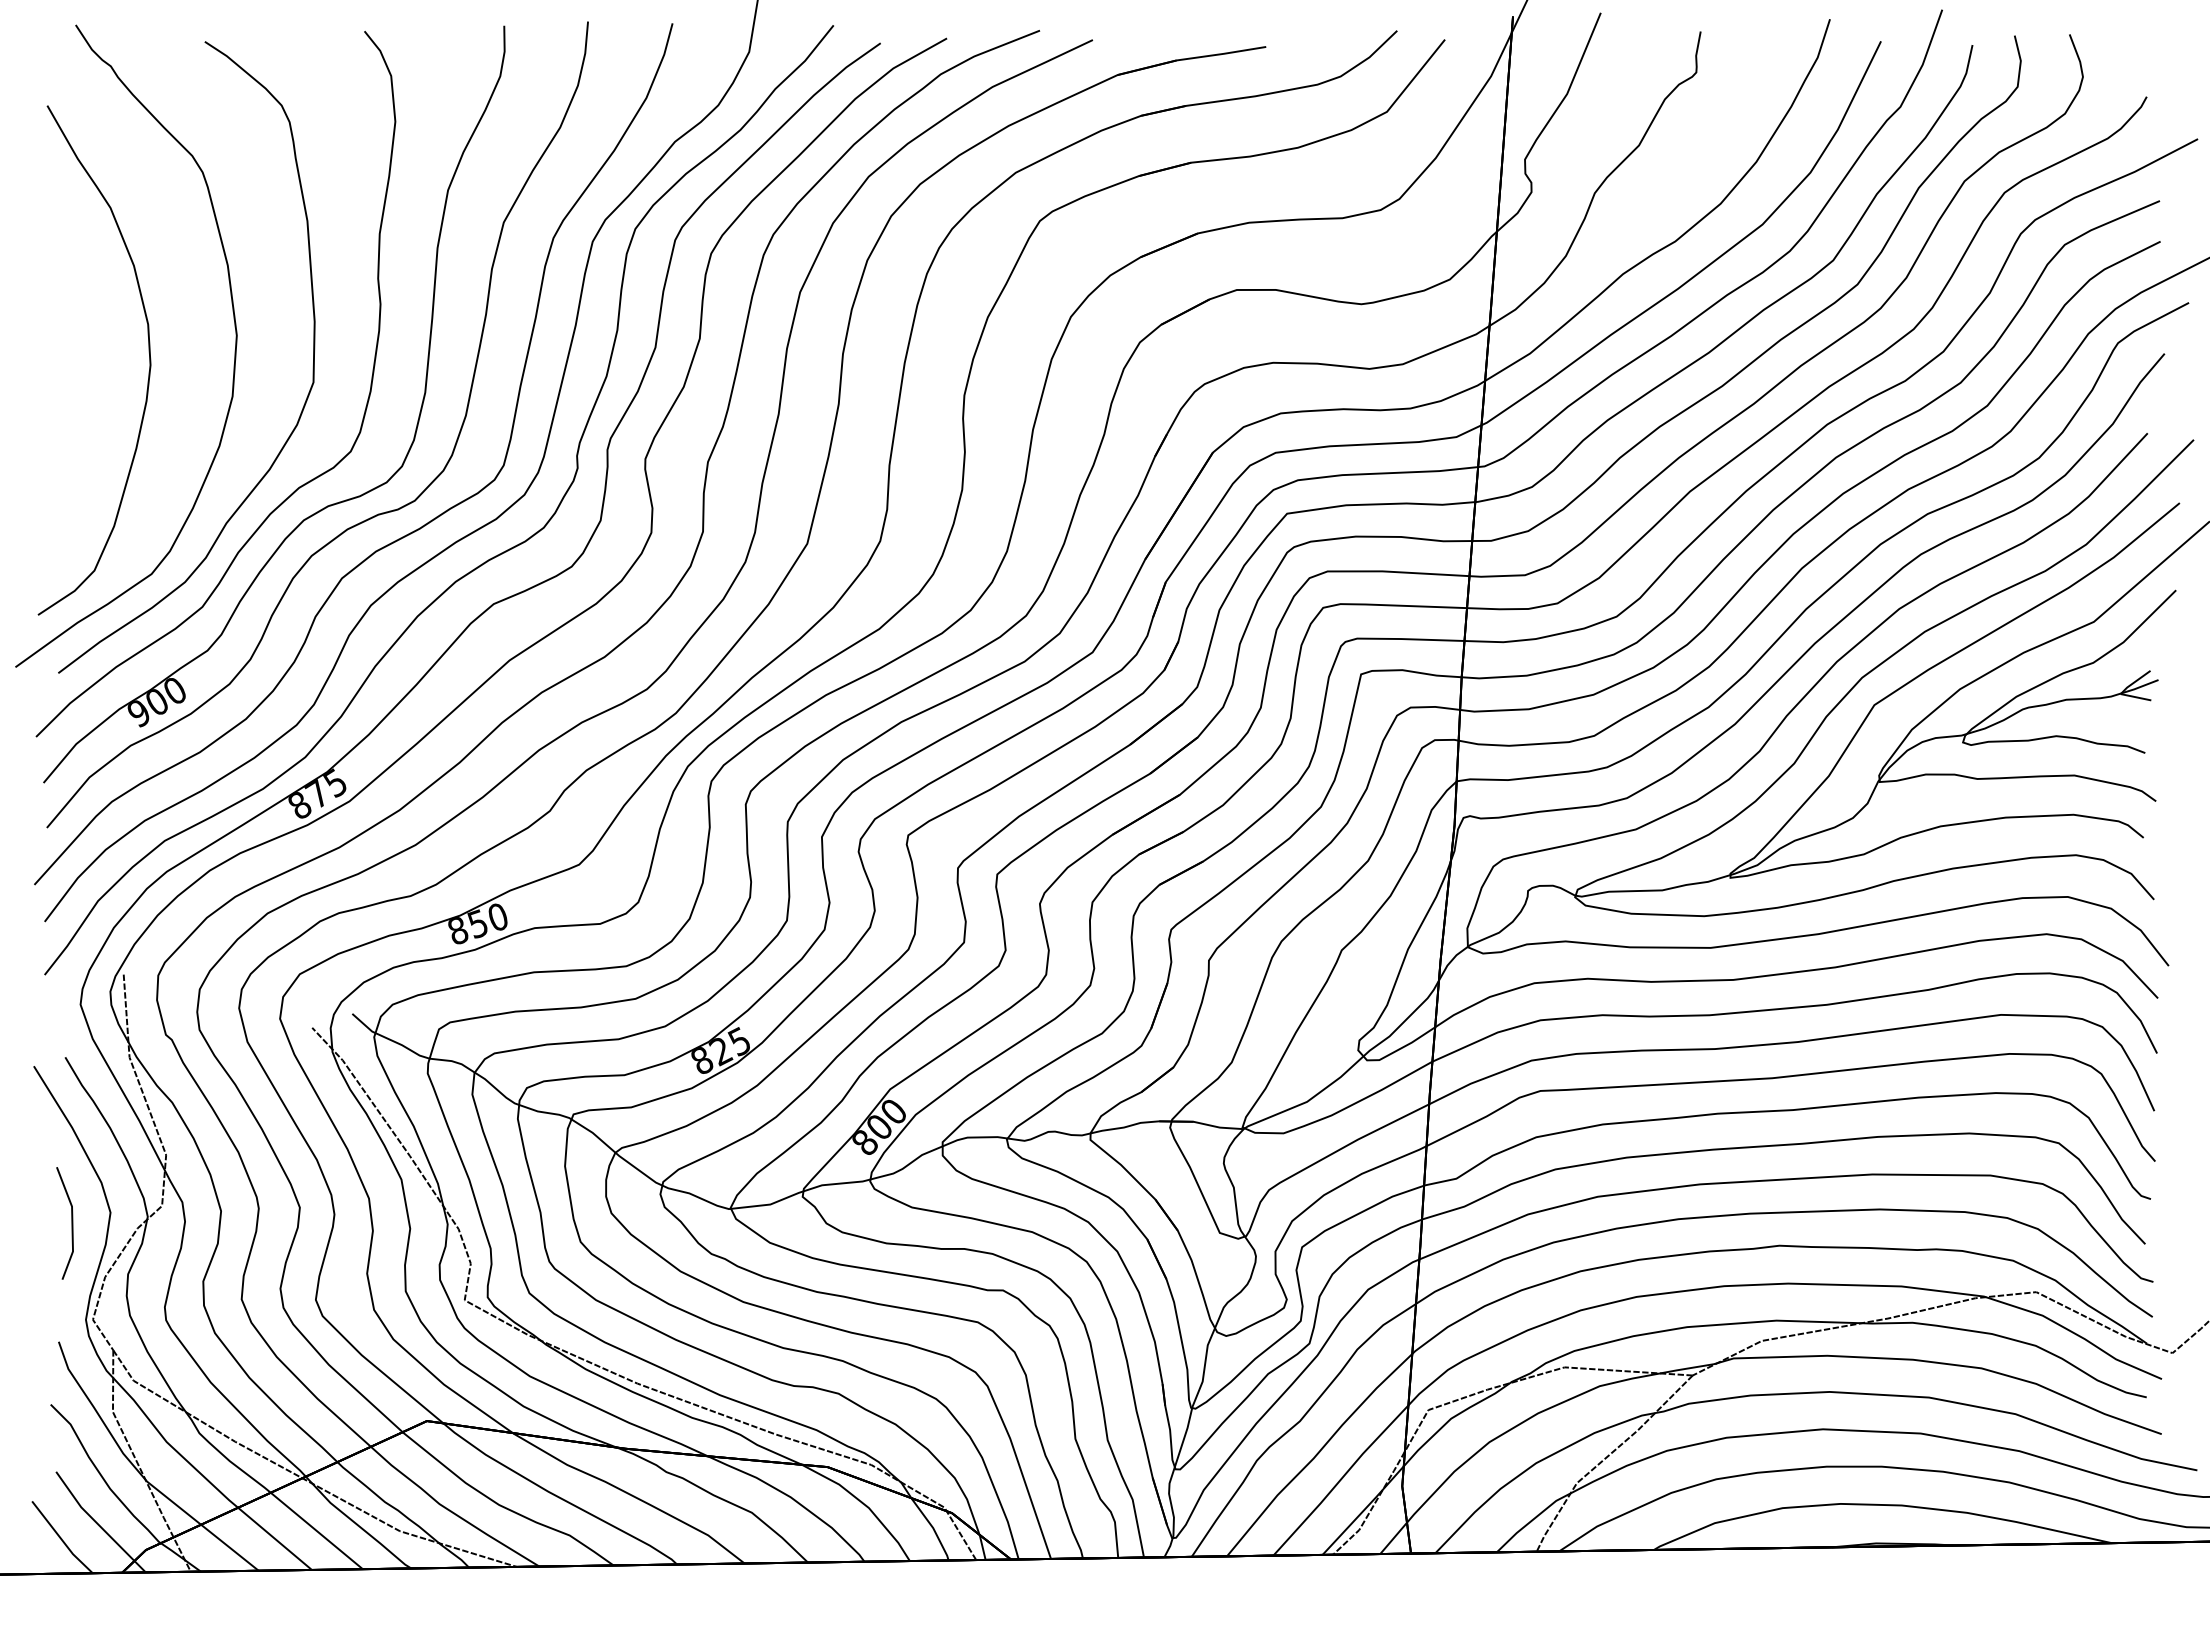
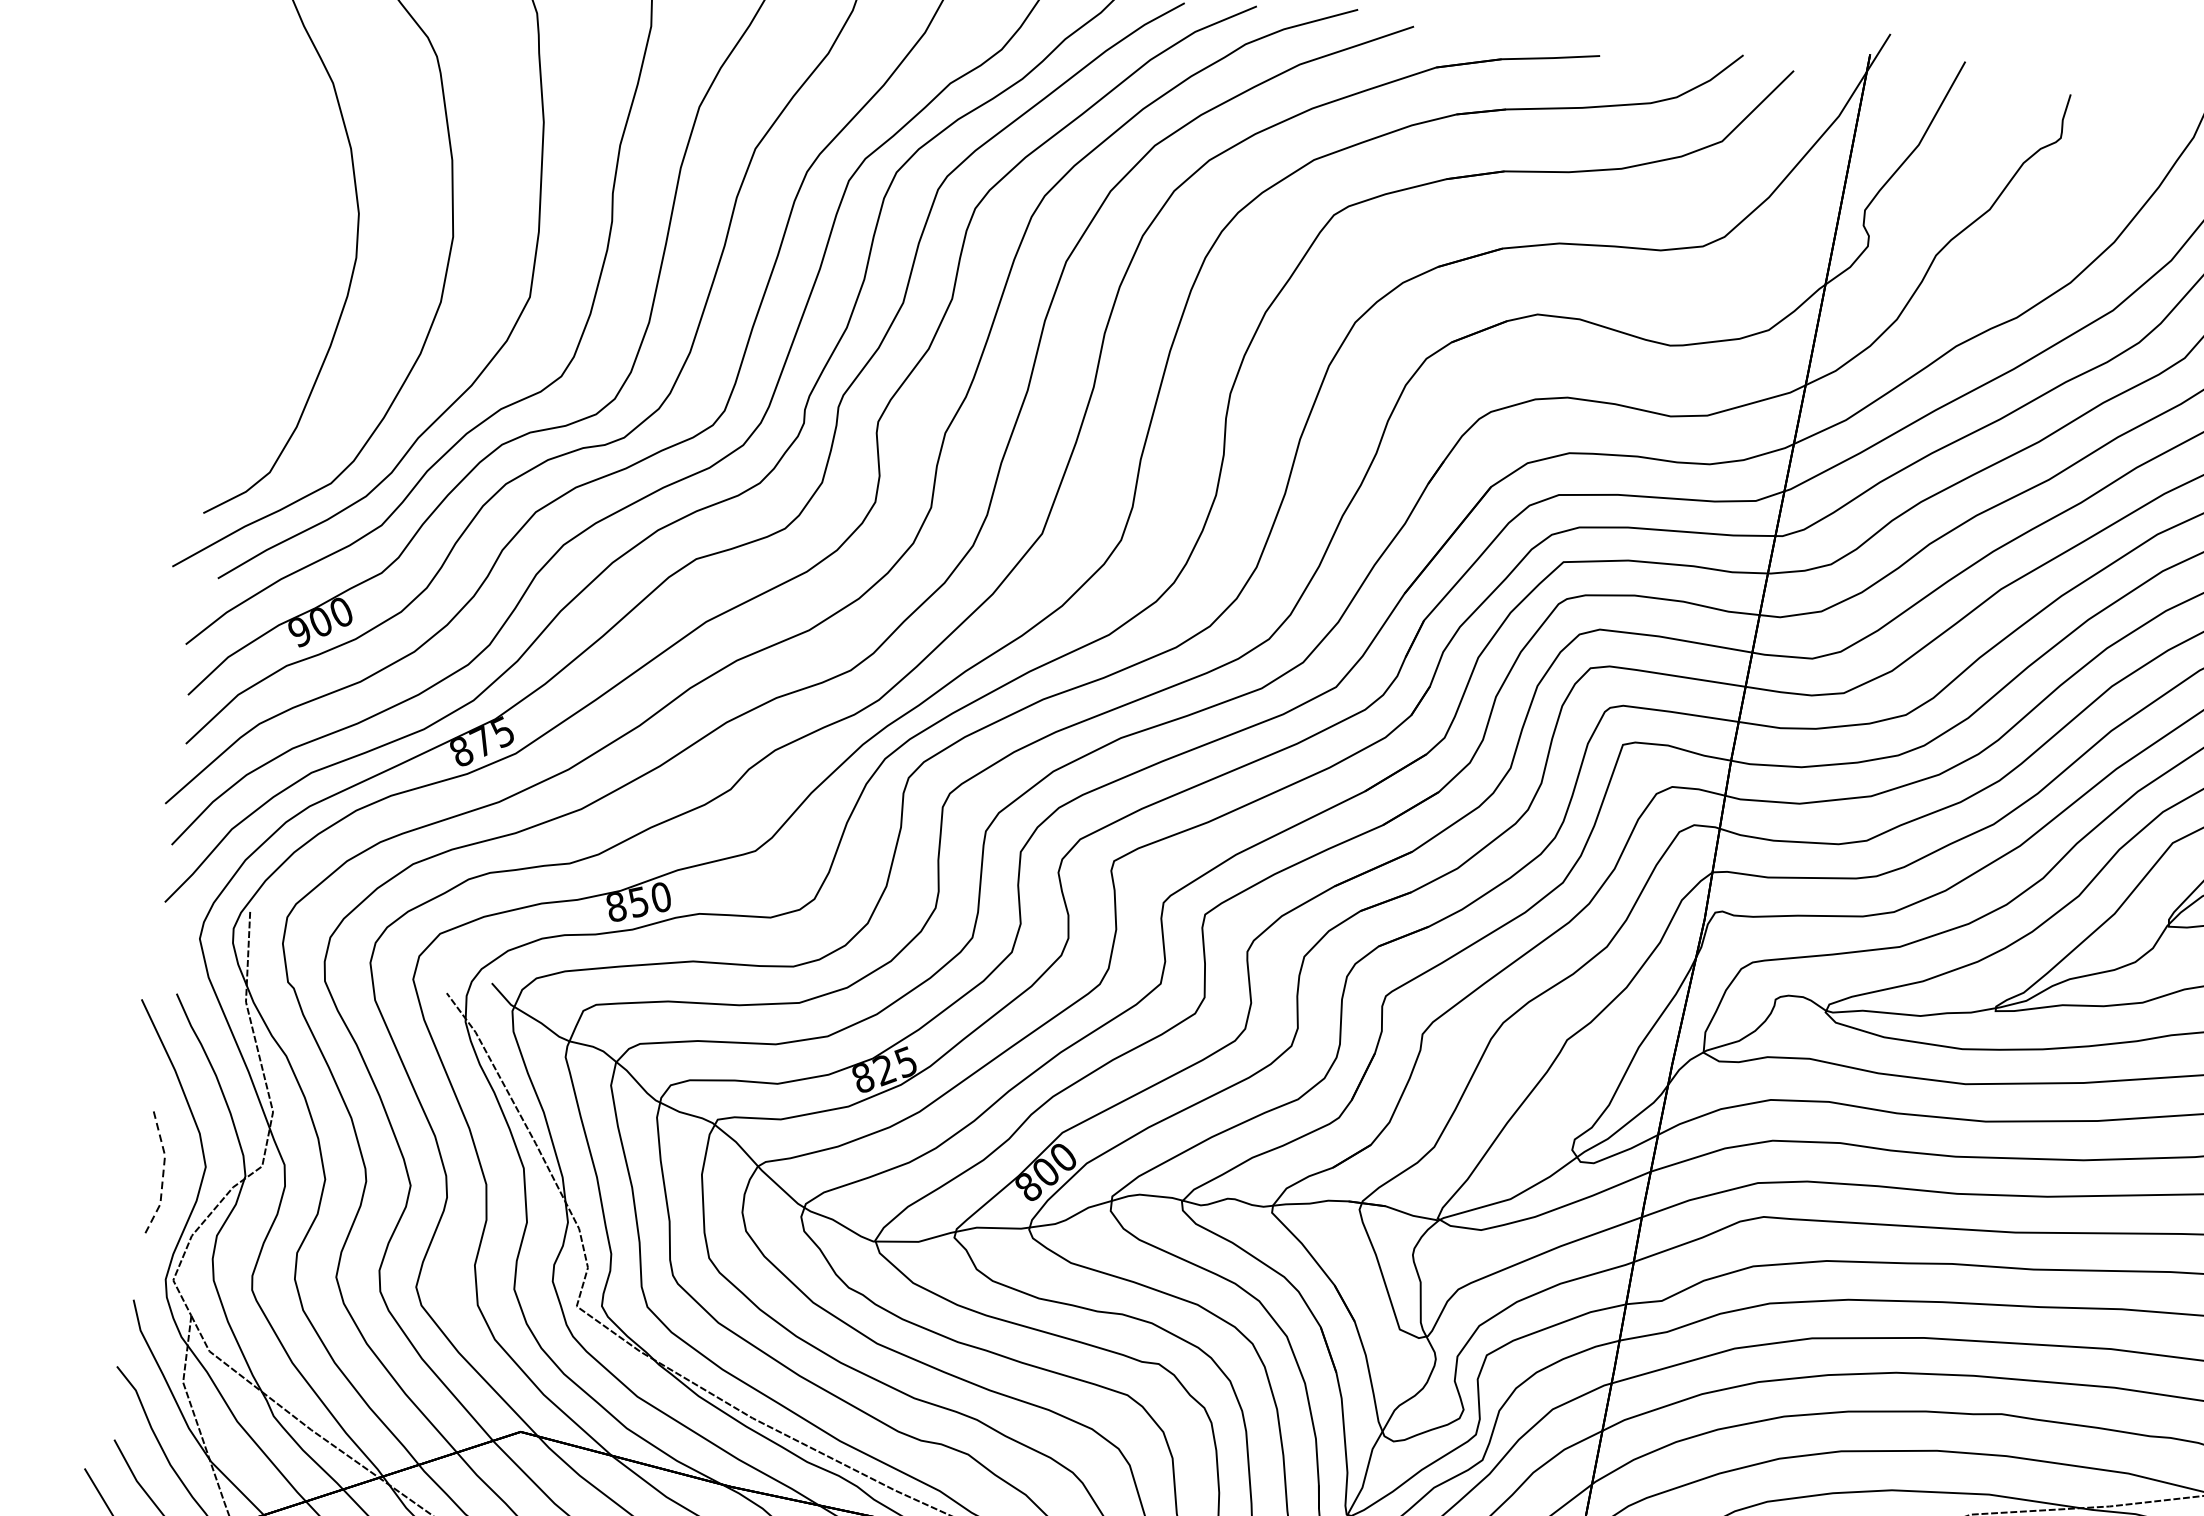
line: (72, 1222) -> (163, 1172), solid -> dashed

